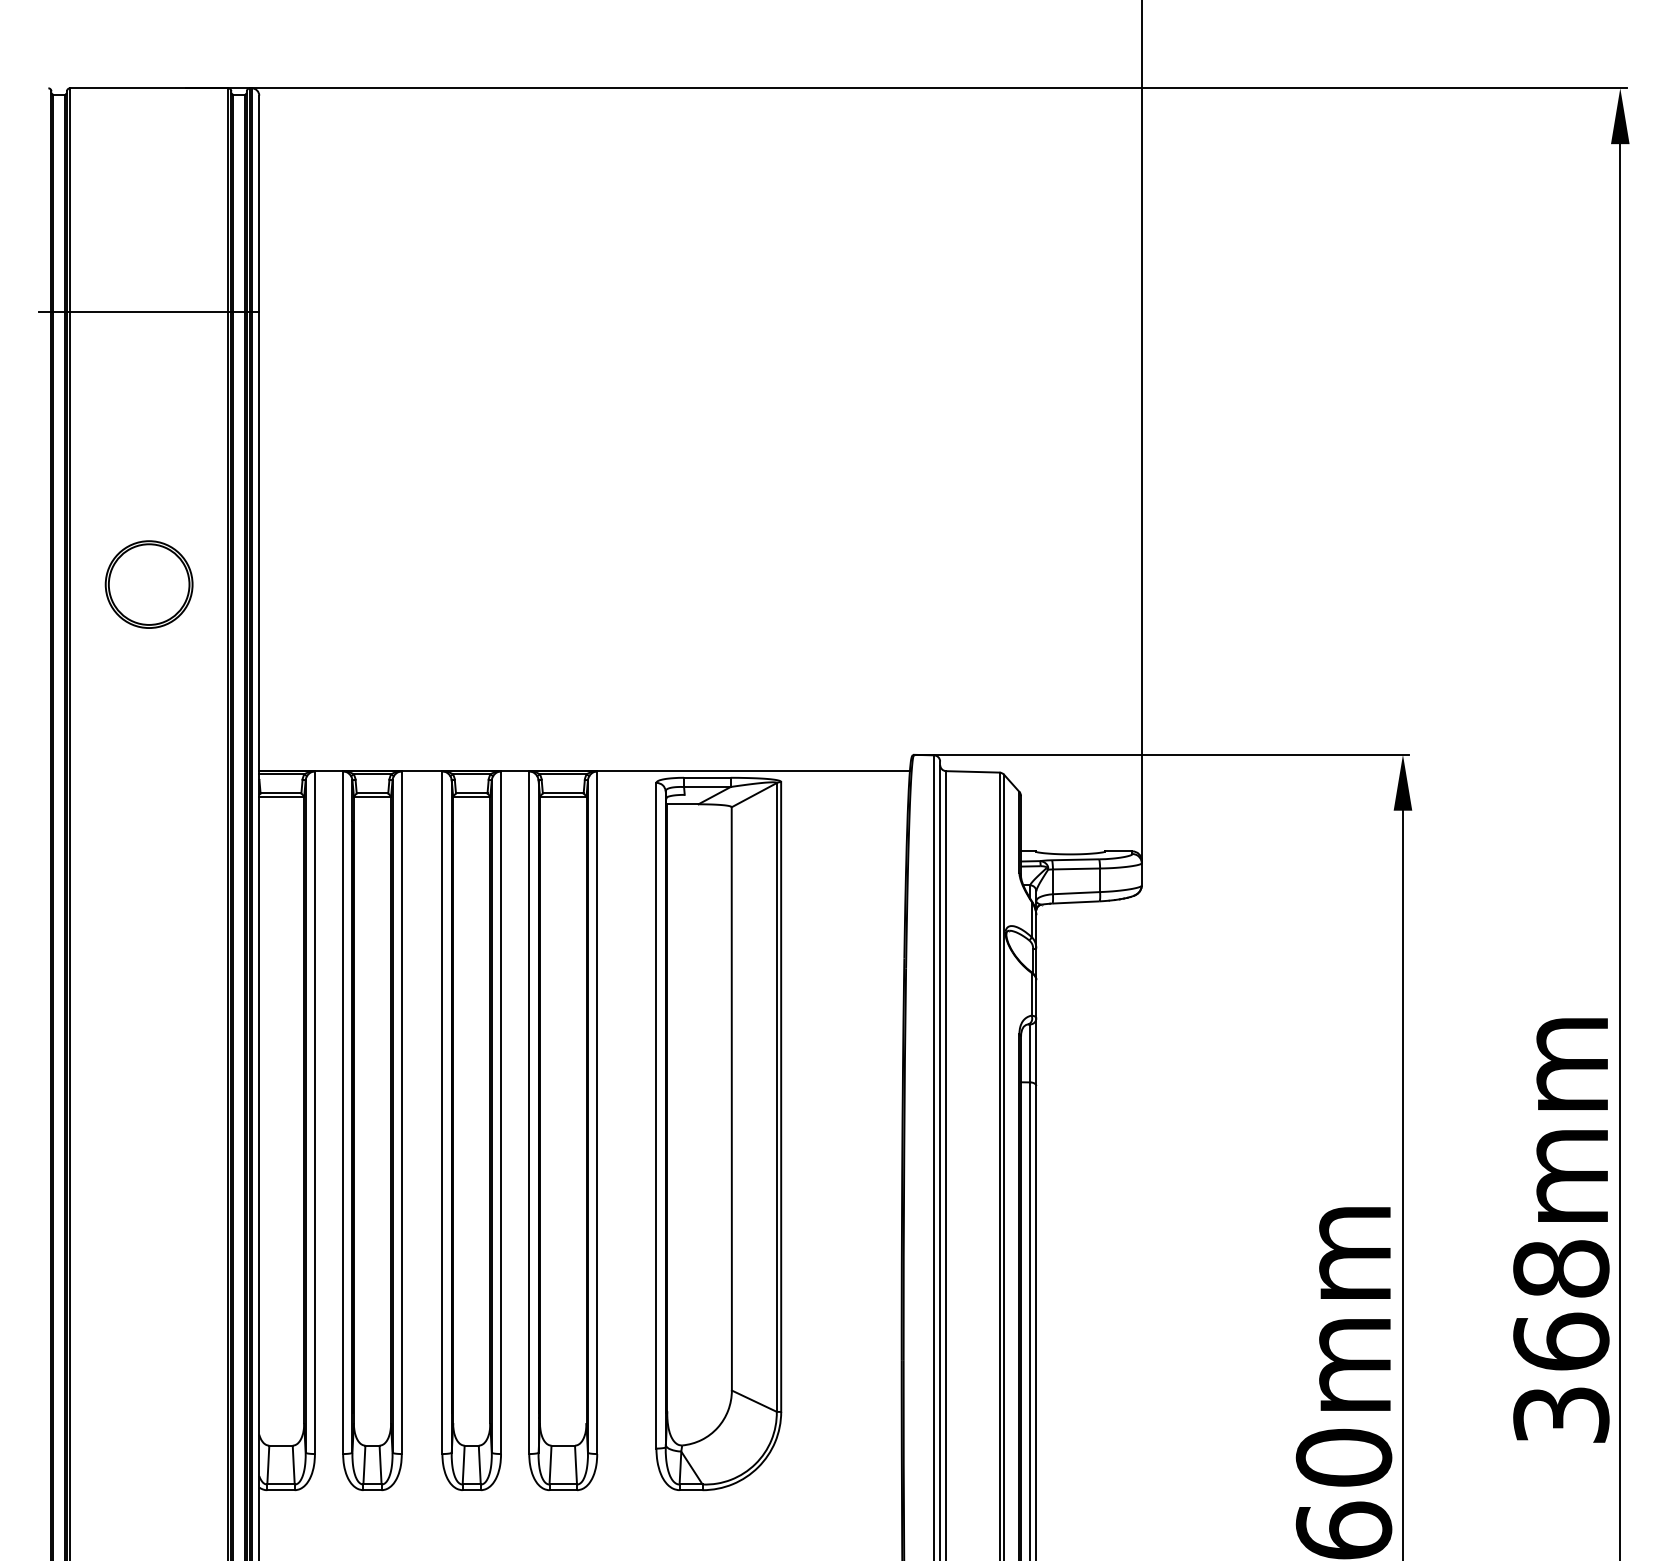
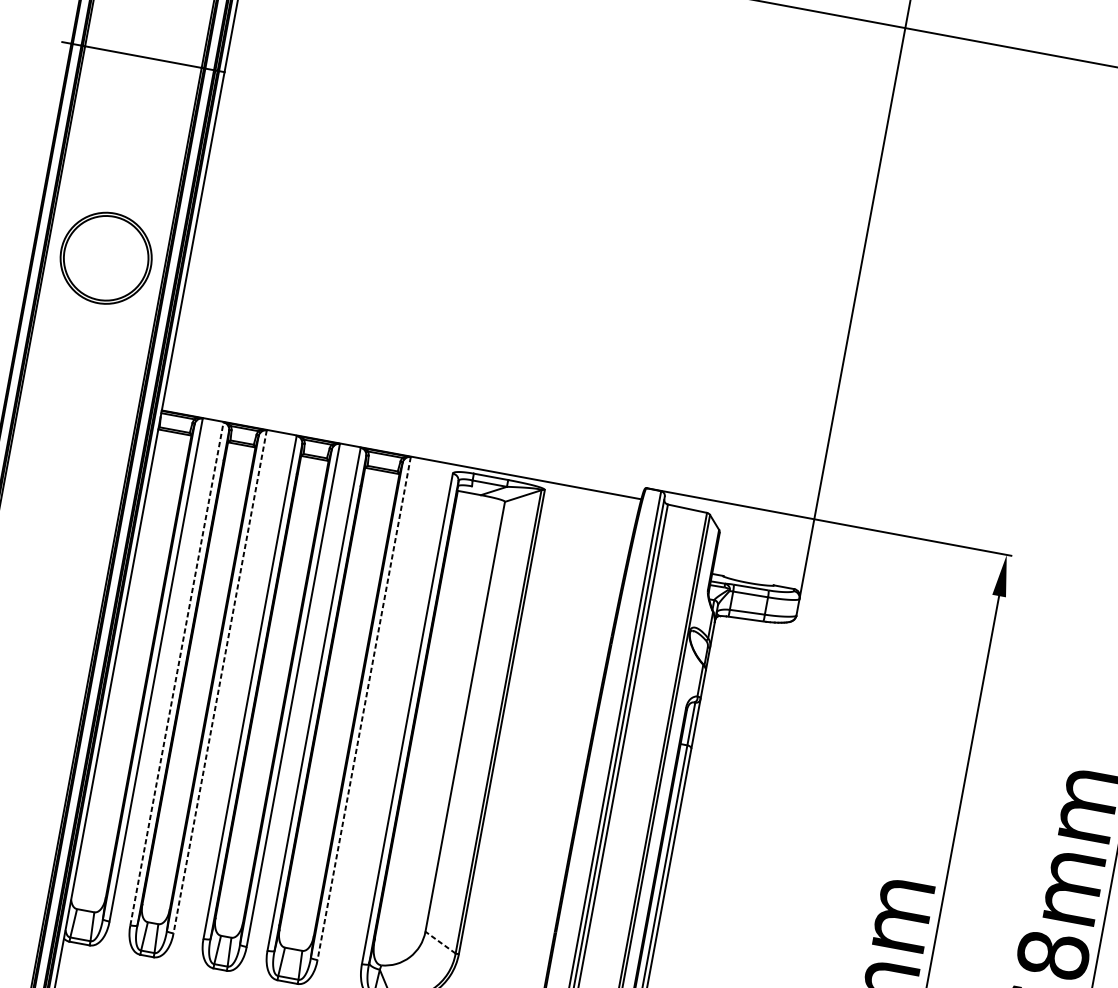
part: (148, 584) -> (105, 258), size x1.4
line: (343, 1112) -> (177, 673), solid -> dashed
line: (401, 1113) -> (219, 682), solid -> dashed
line: (597, 1113) -> (364, 709), solid -> dashed
line: (754, 1401) -> (440, 942), solid -> dashed

